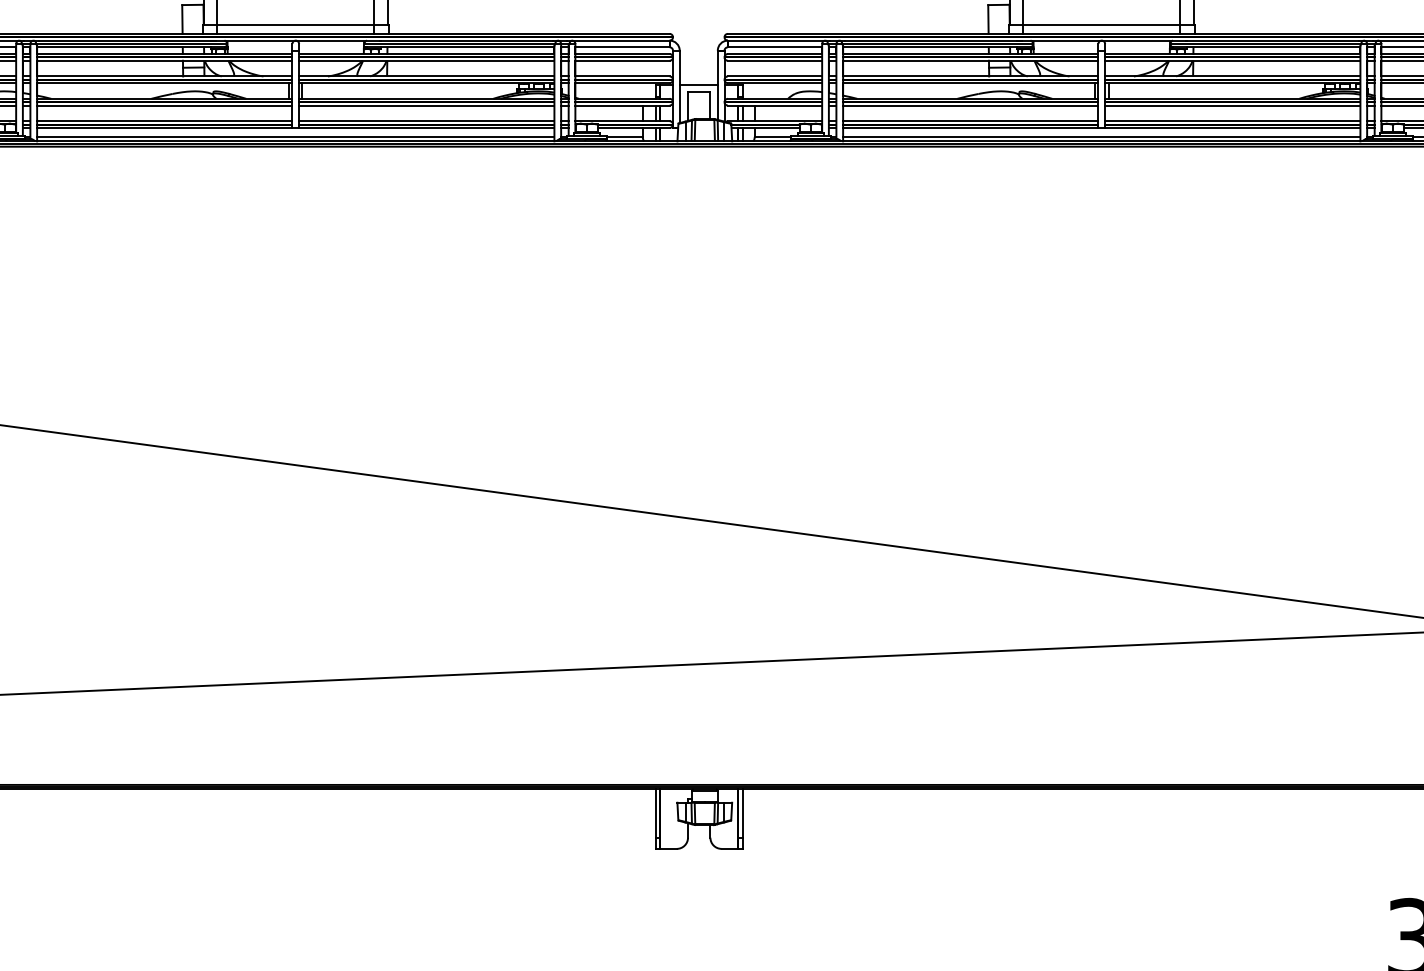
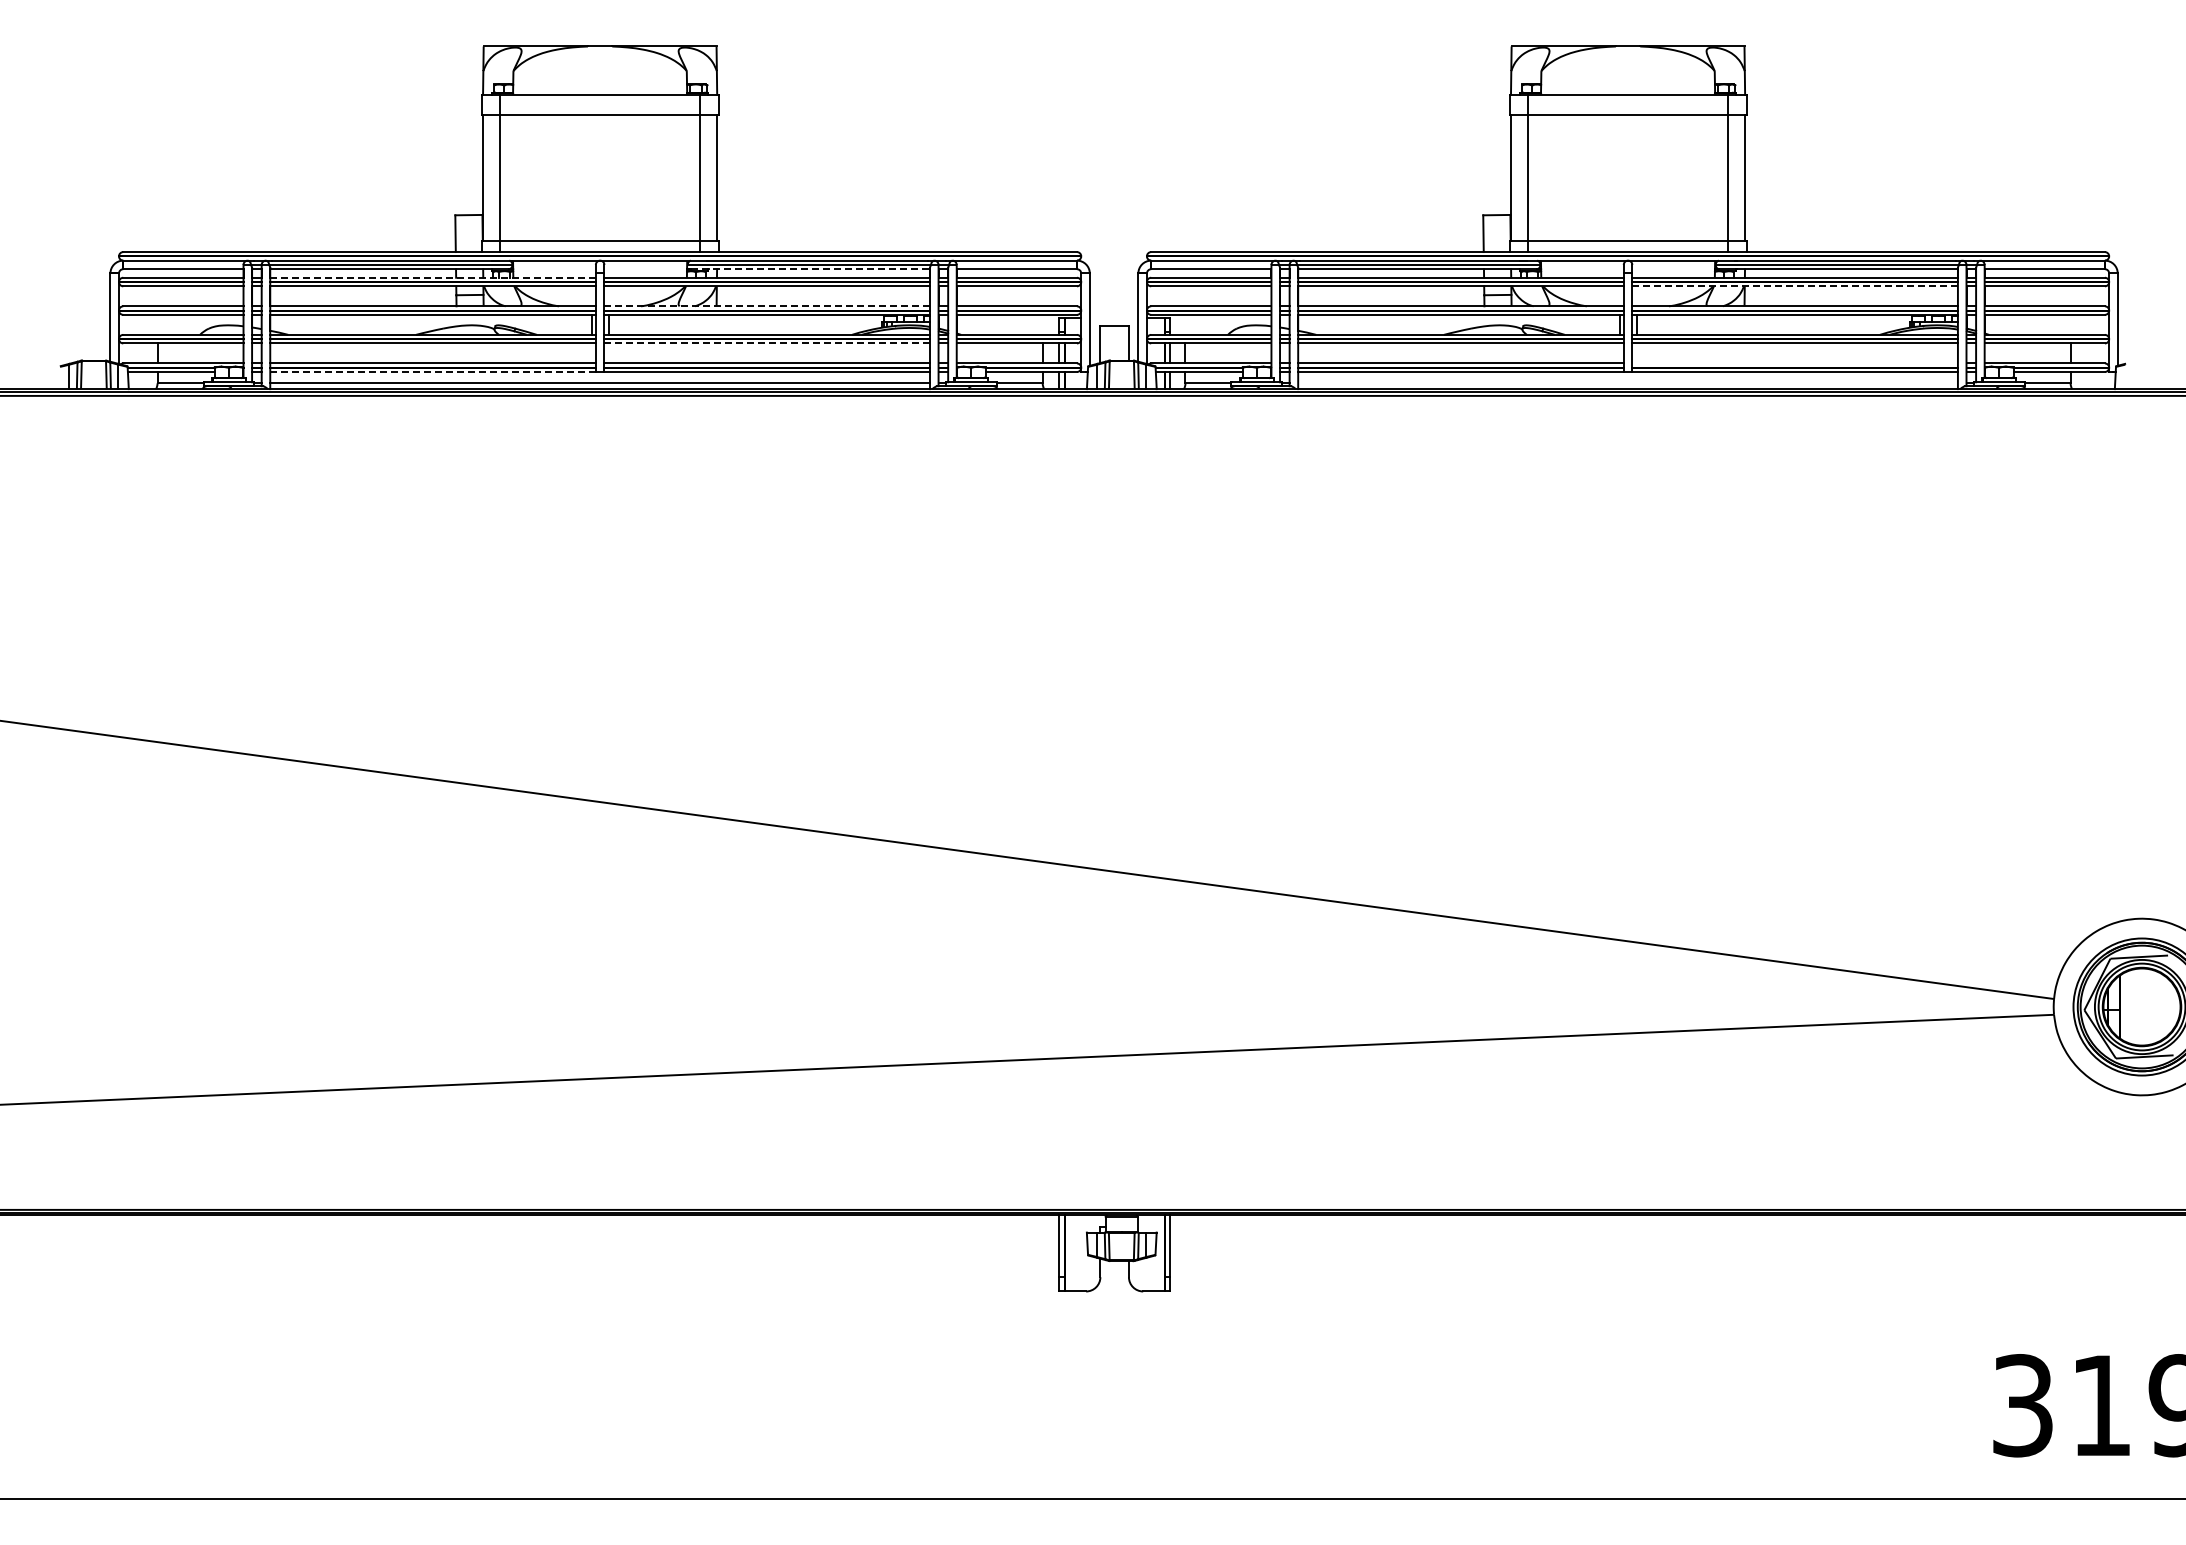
line: (460, 47) -> (810, 269), solid -> dashed
line: (165, 53) -> (433, 277), solid -> dashed
line: (1233, 60) -> (1795, 286), solid -> dashed
line: (427, 76) -> (767, 306), solid -> dashed
line: (698, 85) -> (1113, 317), removed
line: (427, 105) -> (767, 343), solid -> dashed
line: (1232, 121) -> (1794, 363), removed
line: (165, 128) -> (433, 372), solid -> dashed
line: (1101, 136) -> (1627, 383), removed

